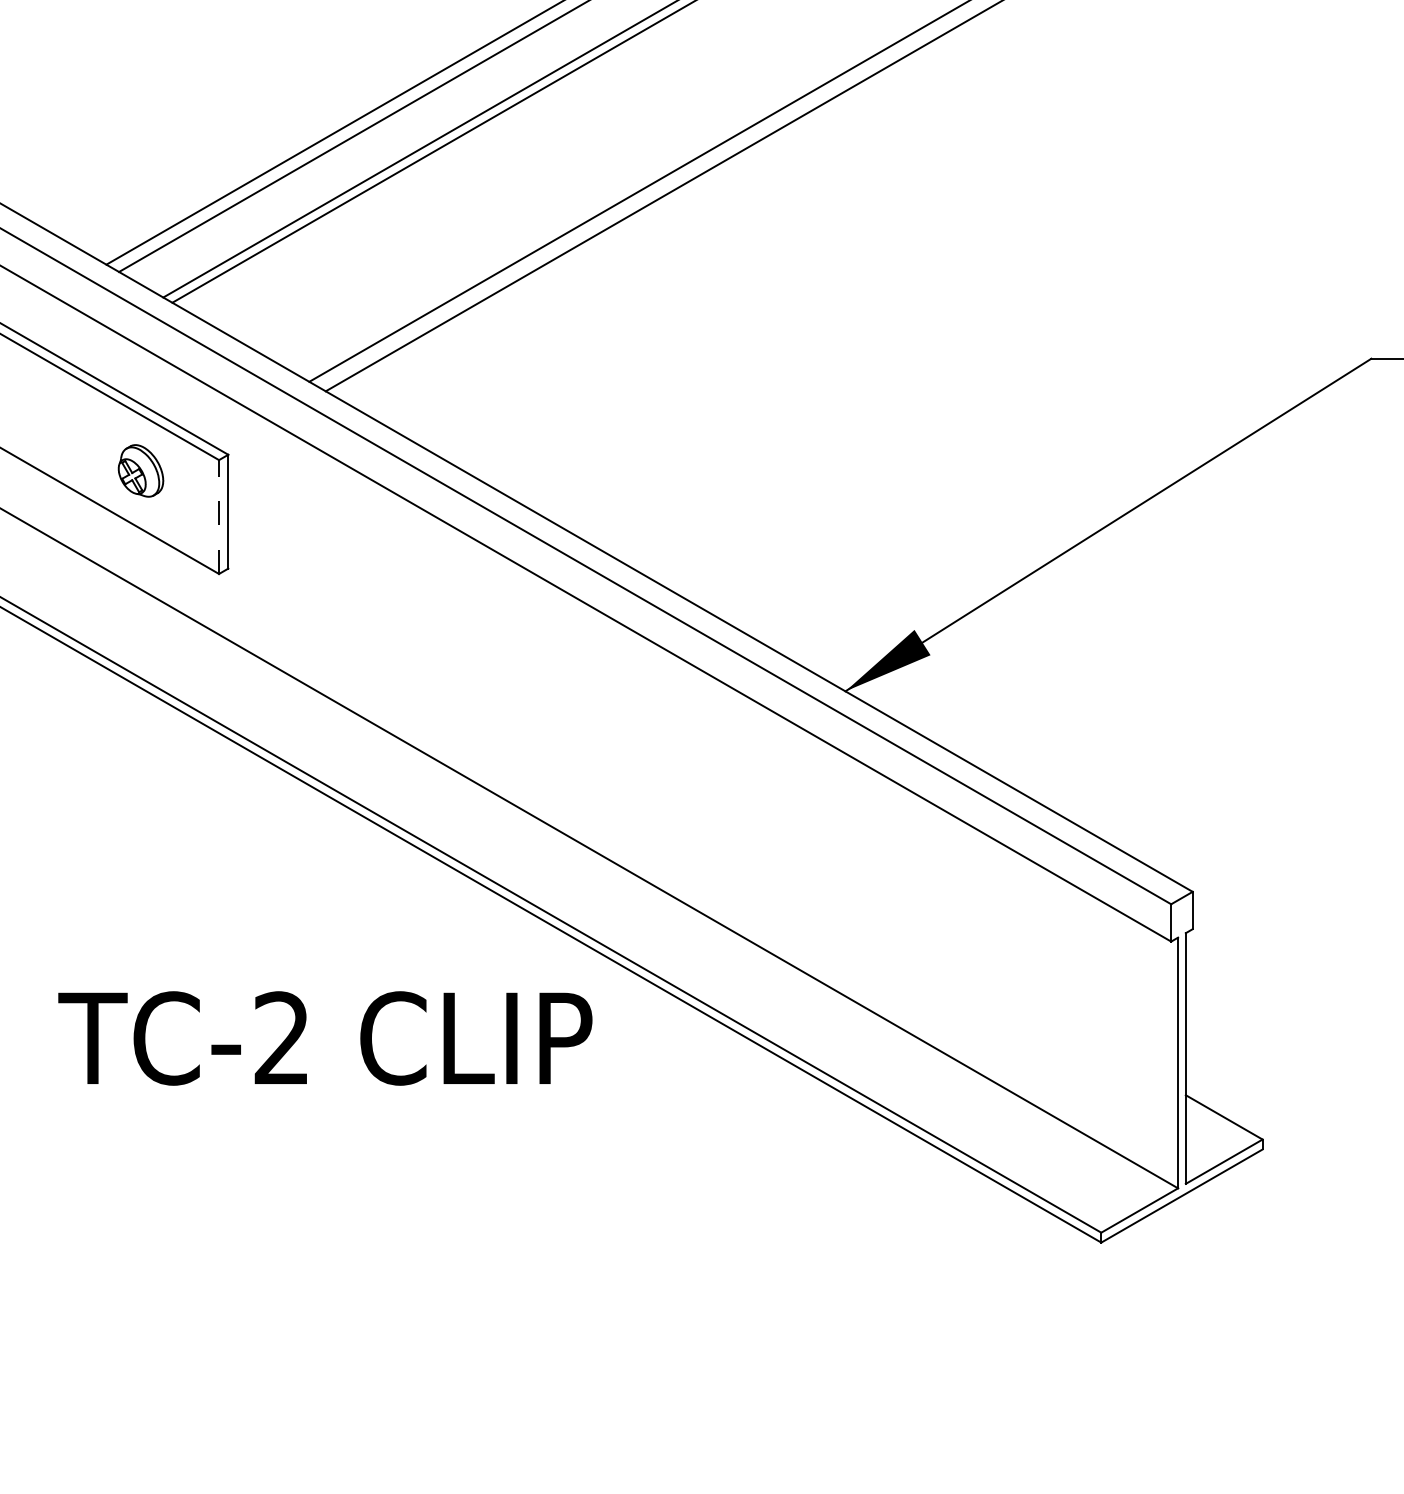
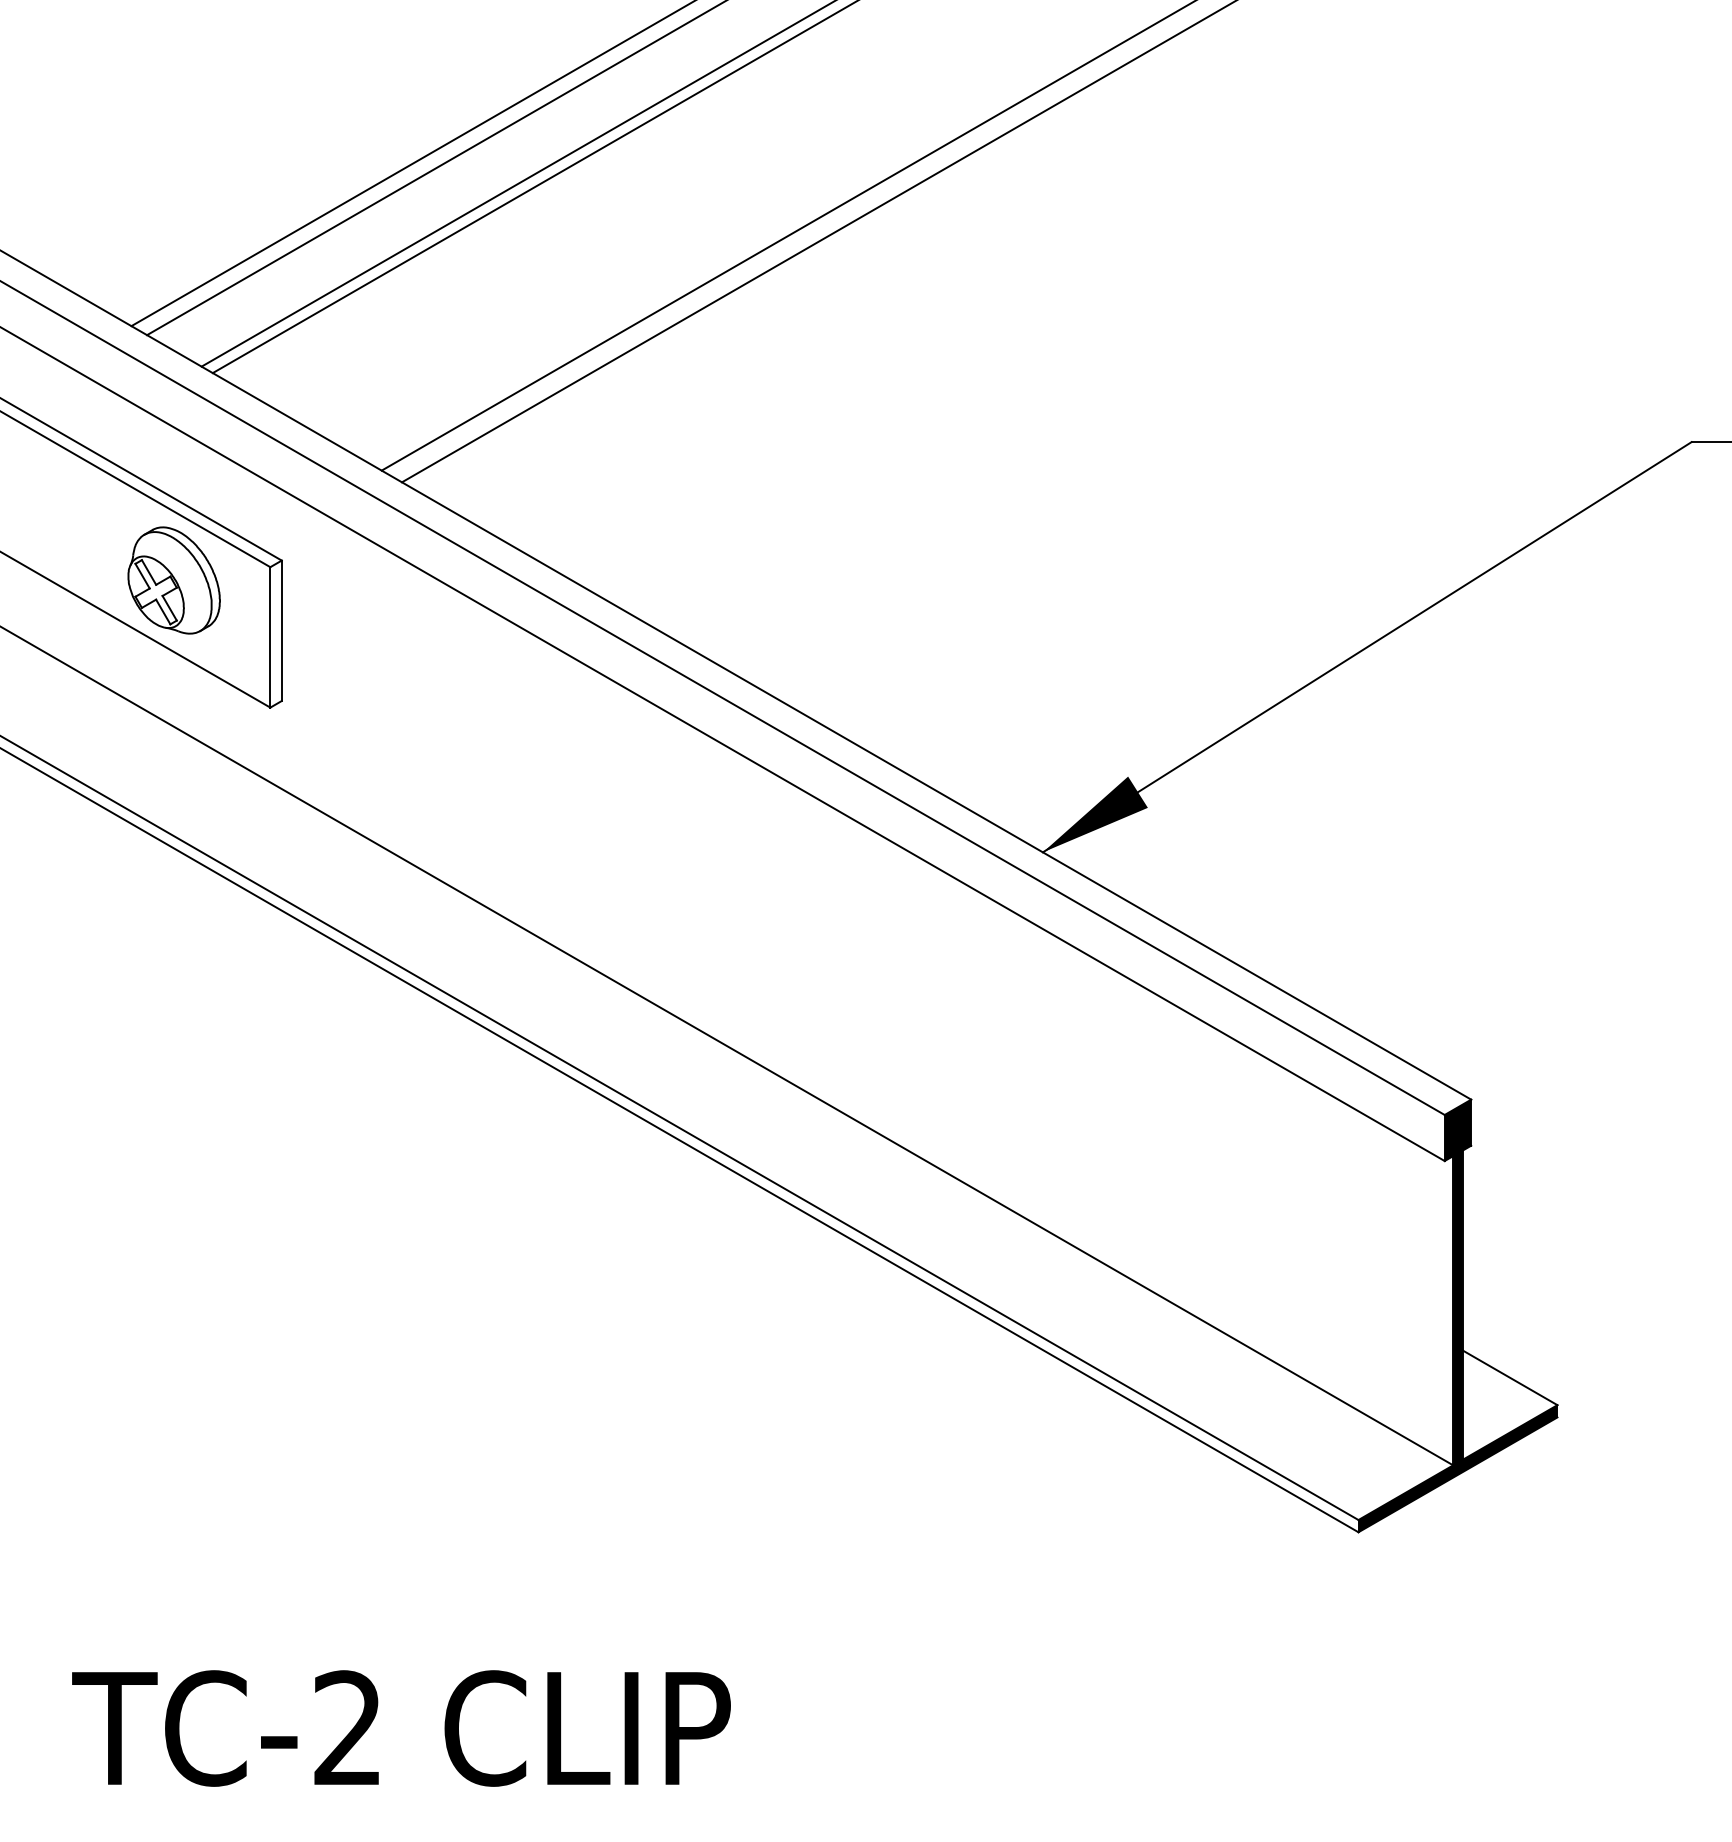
part: (140, 470) -> (173, 580), size x1.67
line: (219, 516) -> (270, 636), dashed -> solid
text: (325, 1038) -> (401, 1728), moved
fill: (1181, 1066) -> (1457, 1315), added

